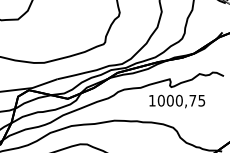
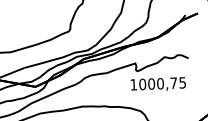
text: (177, 101) -> (158, 84), moved

